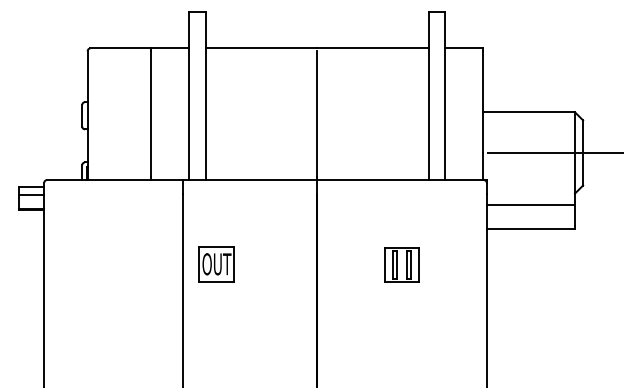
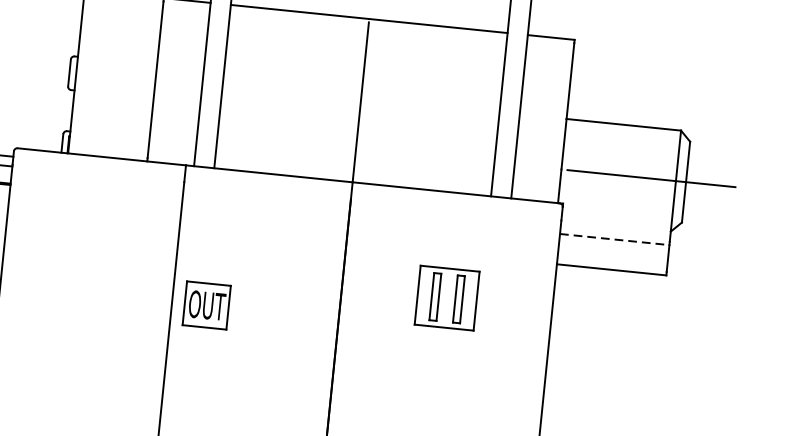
line: (531, 204) -> (615, 239), solid -> dashed
part: (216, 264) -> (206, 305), moved
part: (401, 264) -> (446, 297), size x1.4

